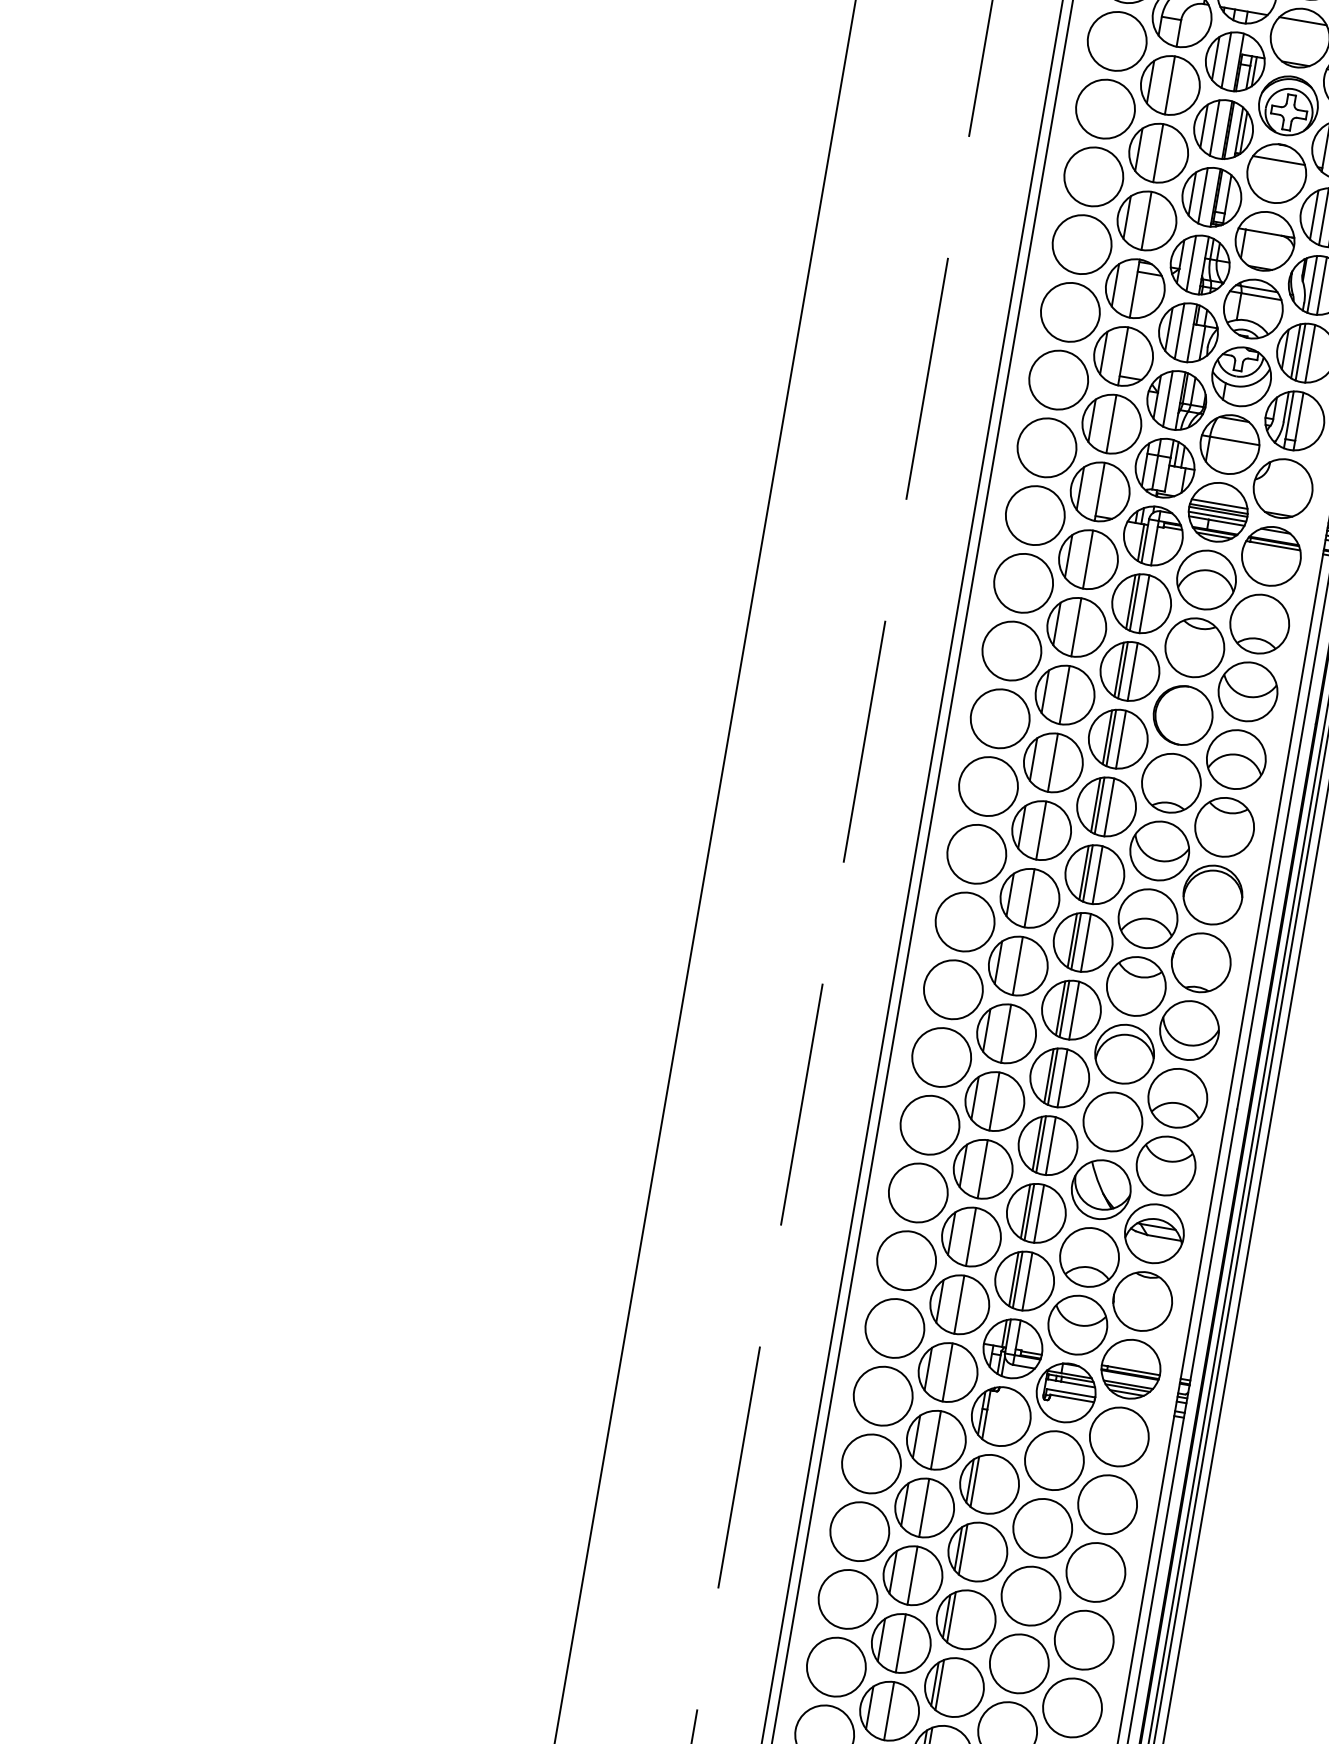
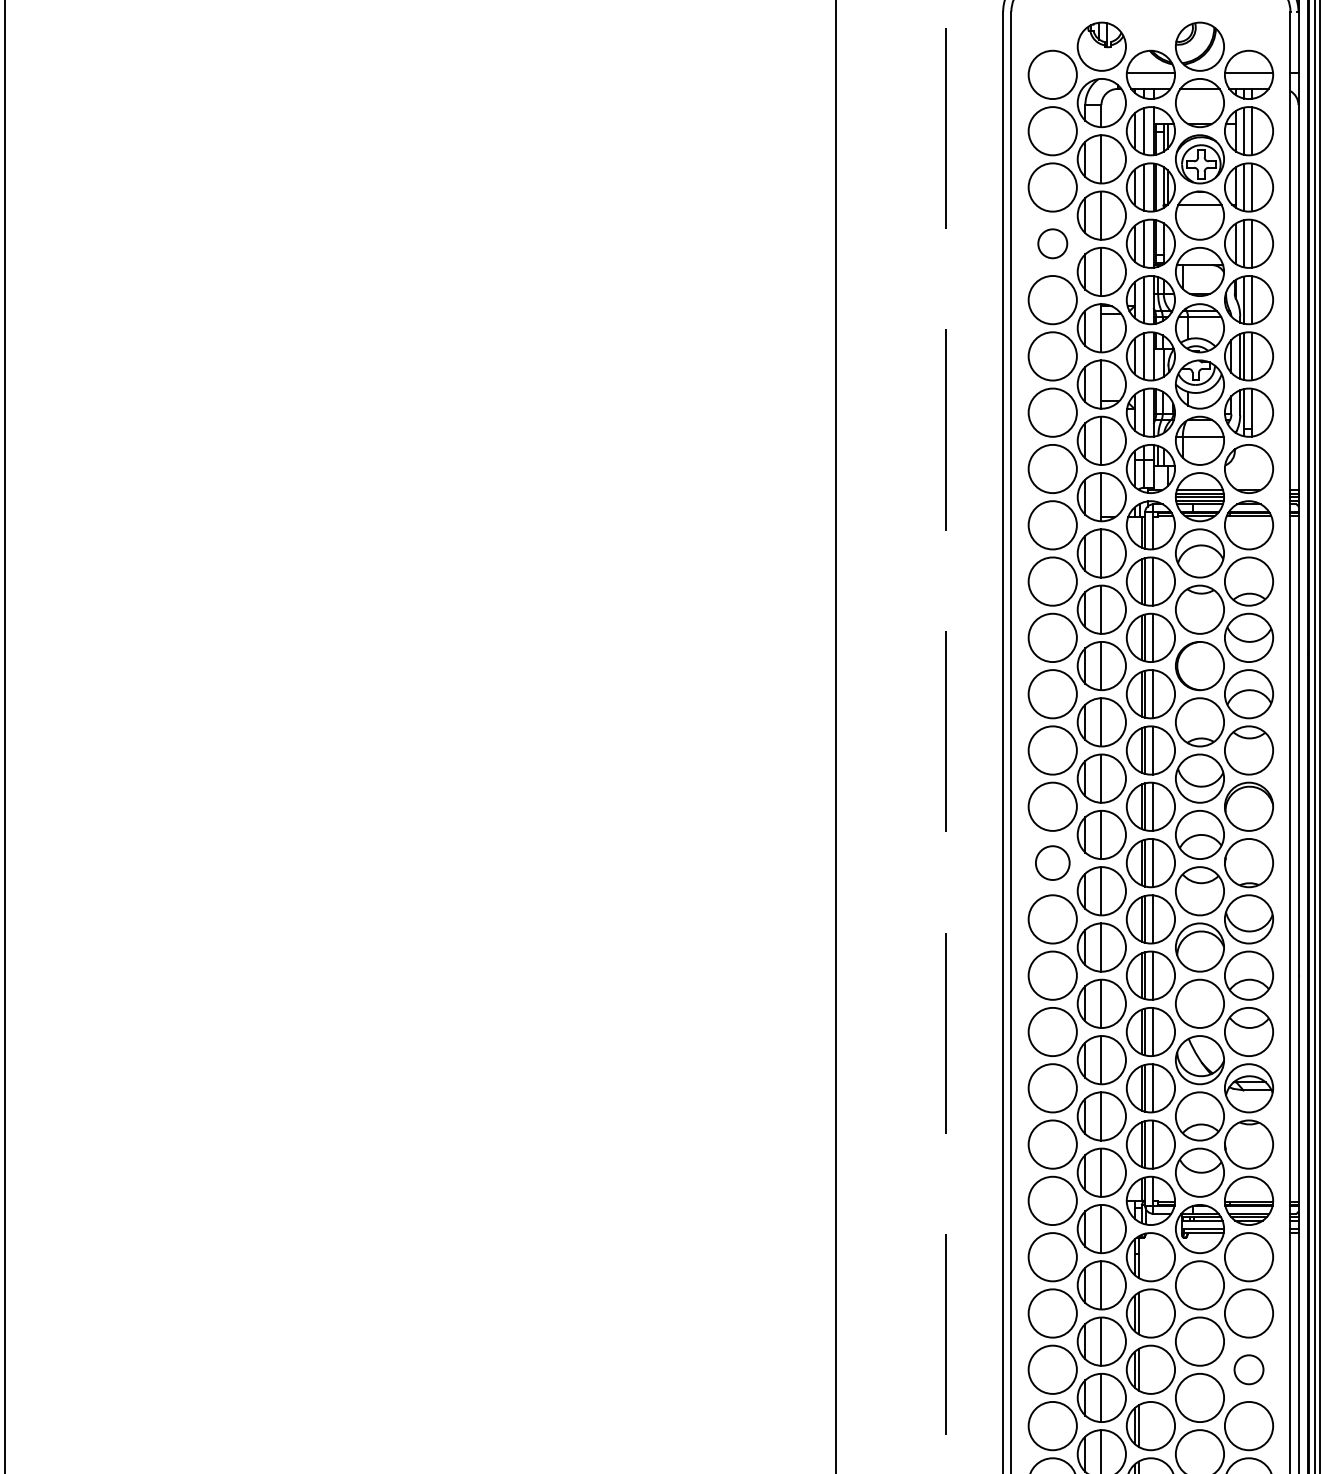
circle: (1093, 176) -> (1052, 243), size x0.6
circle: (964, 921) -> (1052, 862), size x0.7
circle: (1095, 1571) -> (1248, 1369), size x0.6

